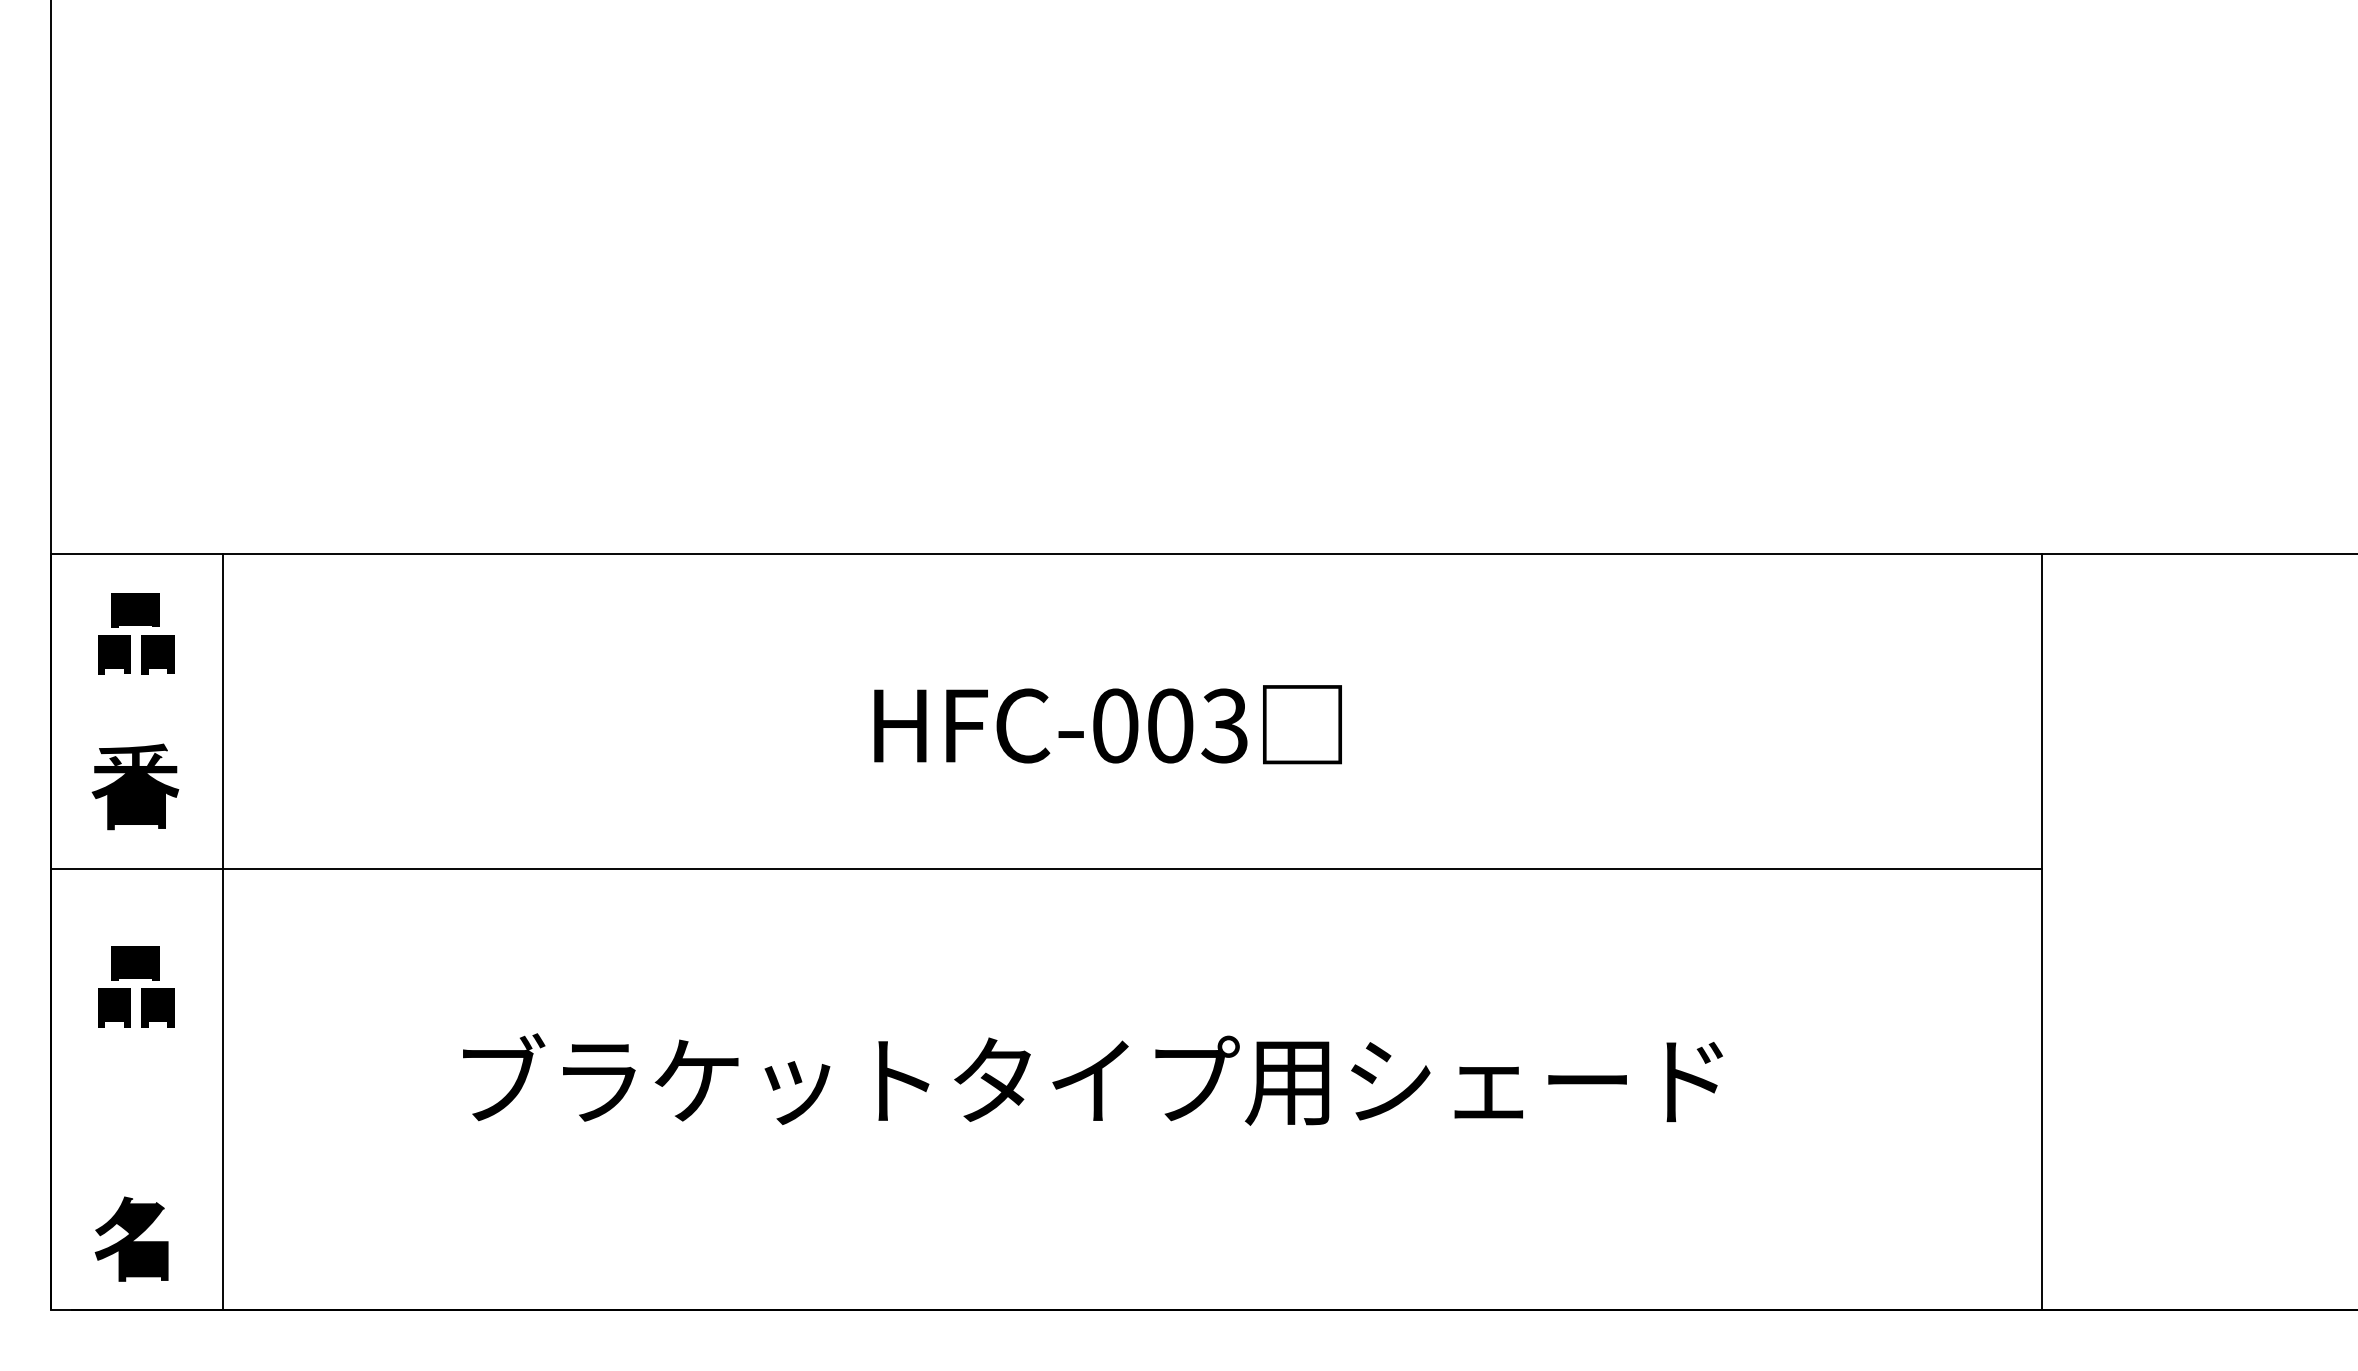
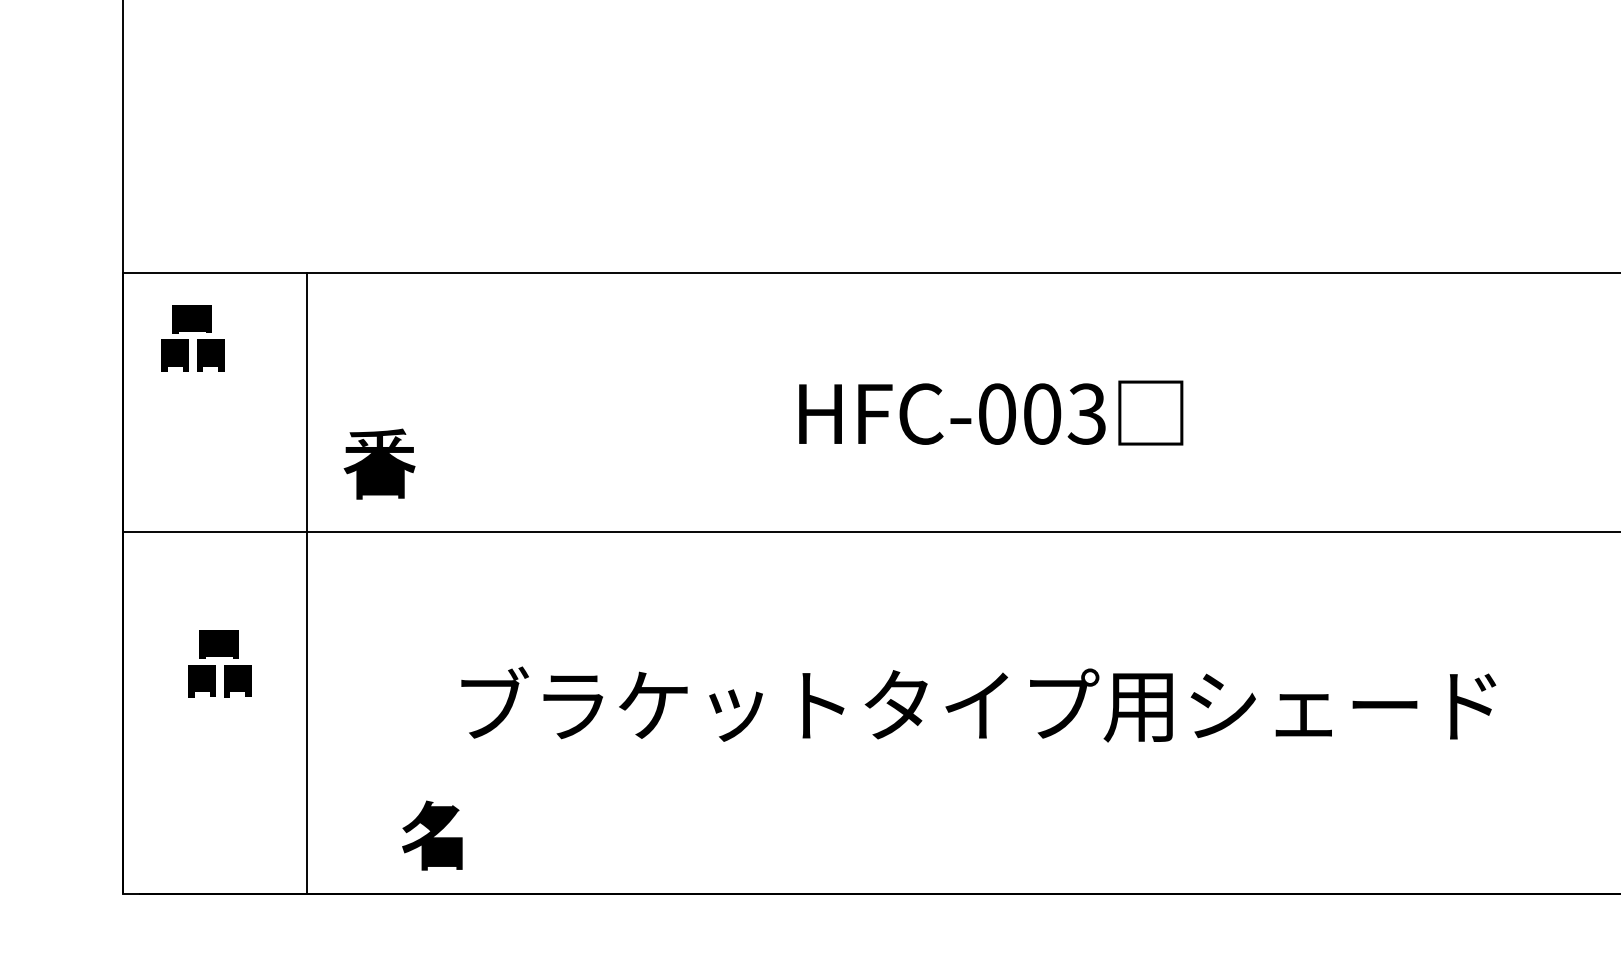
part: (135, 786) -> (379, 463), moved
line: (223, 931) -> (307, 582), moved
part: (136, 986) -> (220, 663), moved
part: (131, 1238) -> (432, 835), moved

